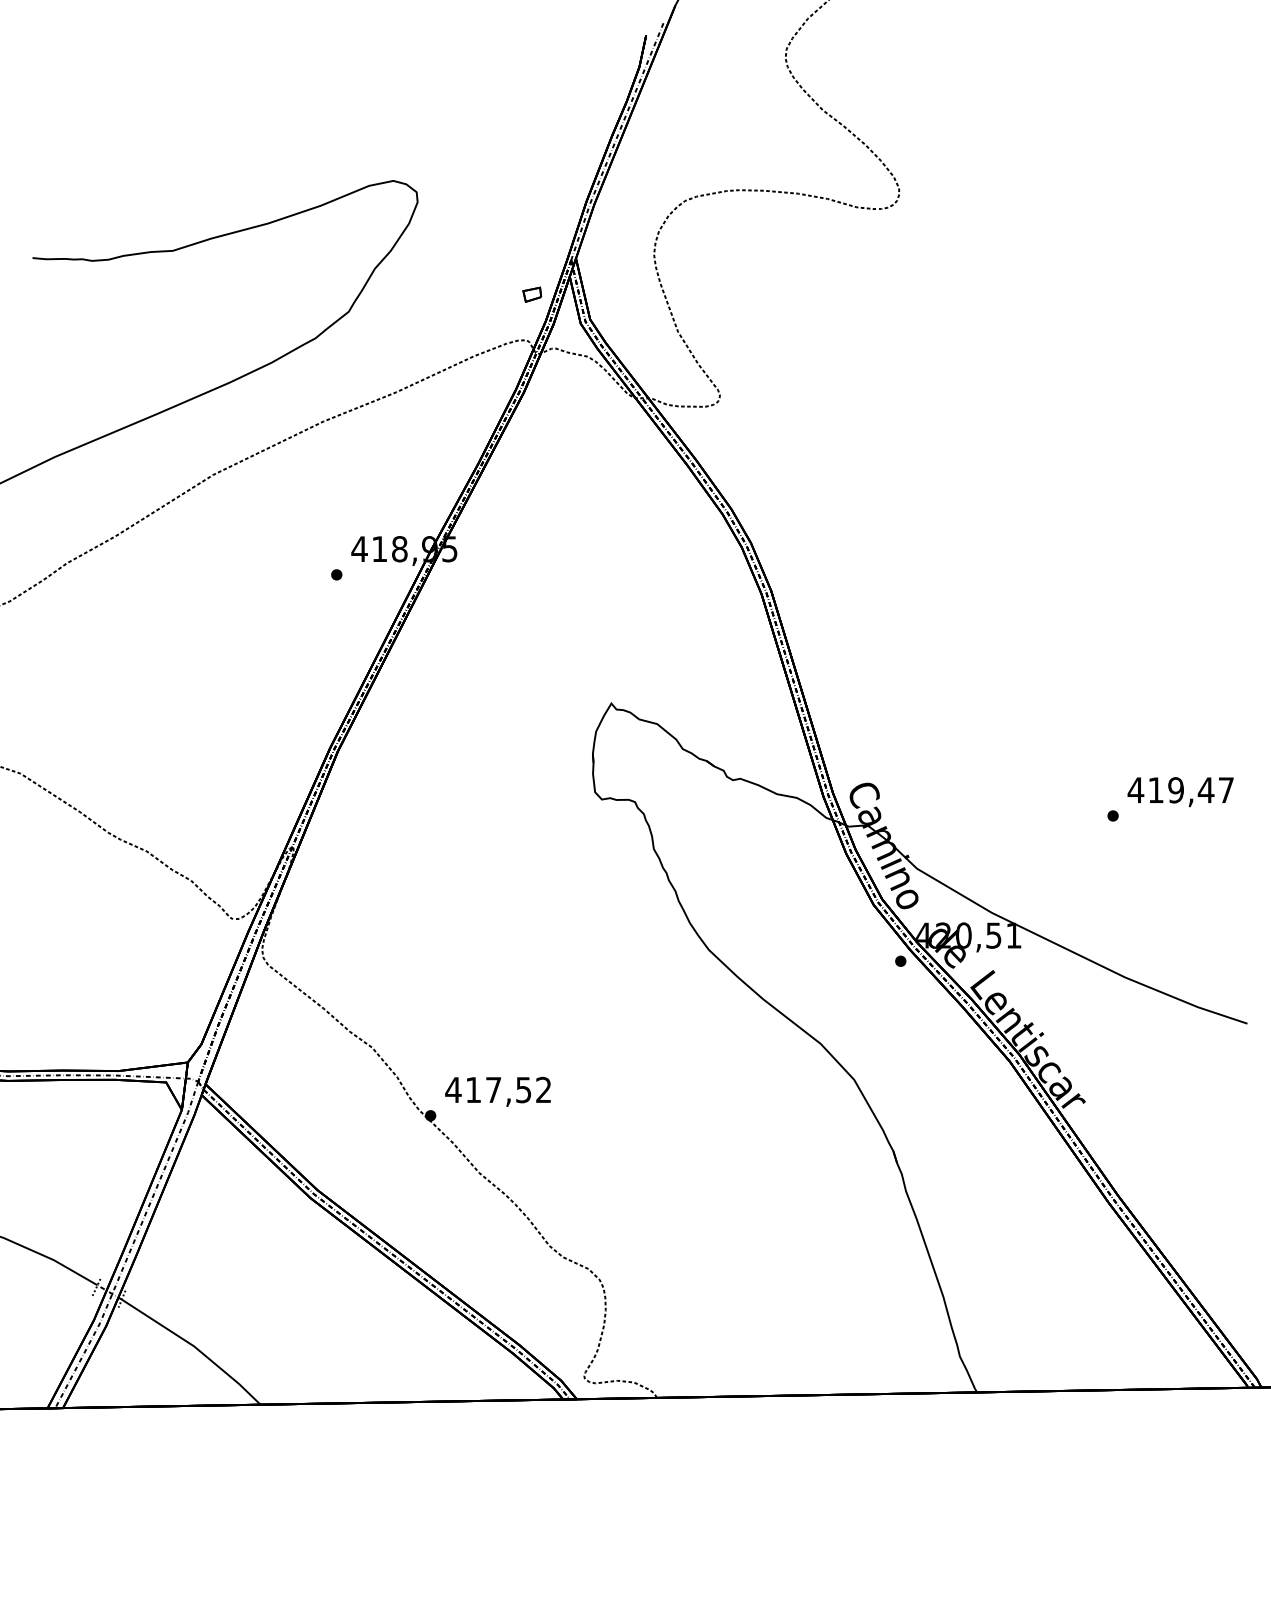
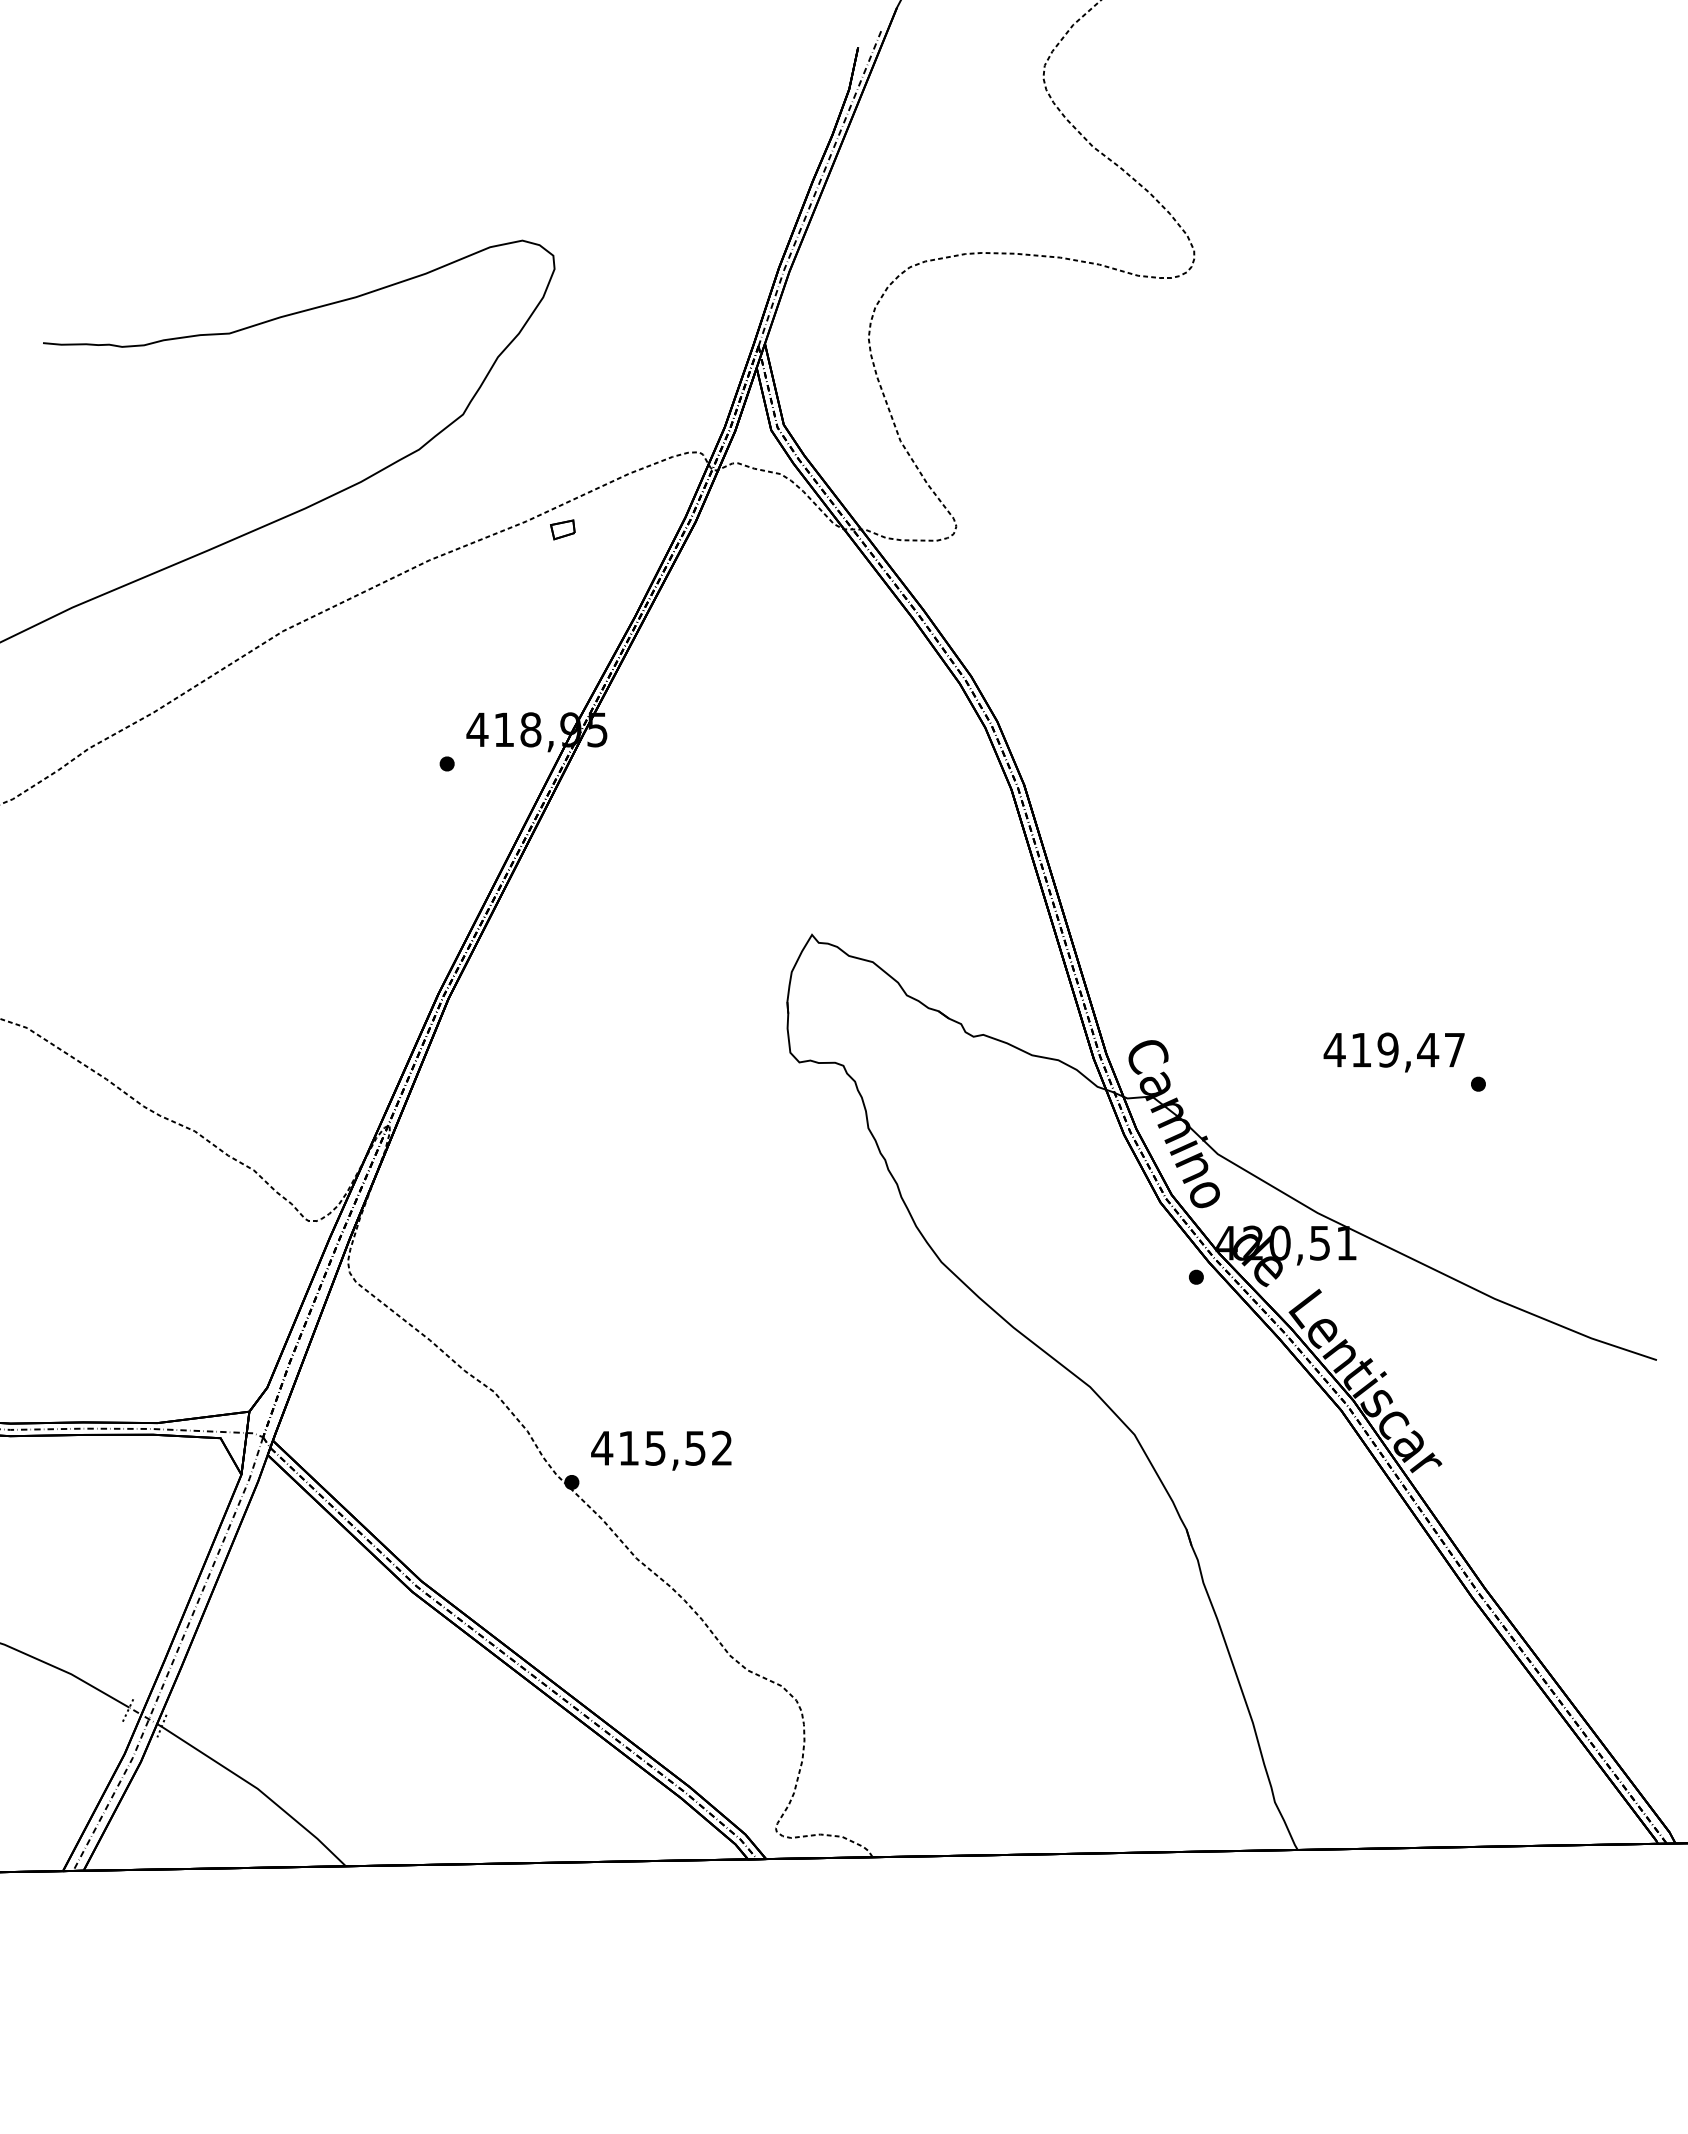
part: (531, 294) -> (562, 529), moved
text: (1180, 792) -> (1393, 1052), moved
text: (493, 1090) -> (655, 1448), 417,52 -> 415,52

